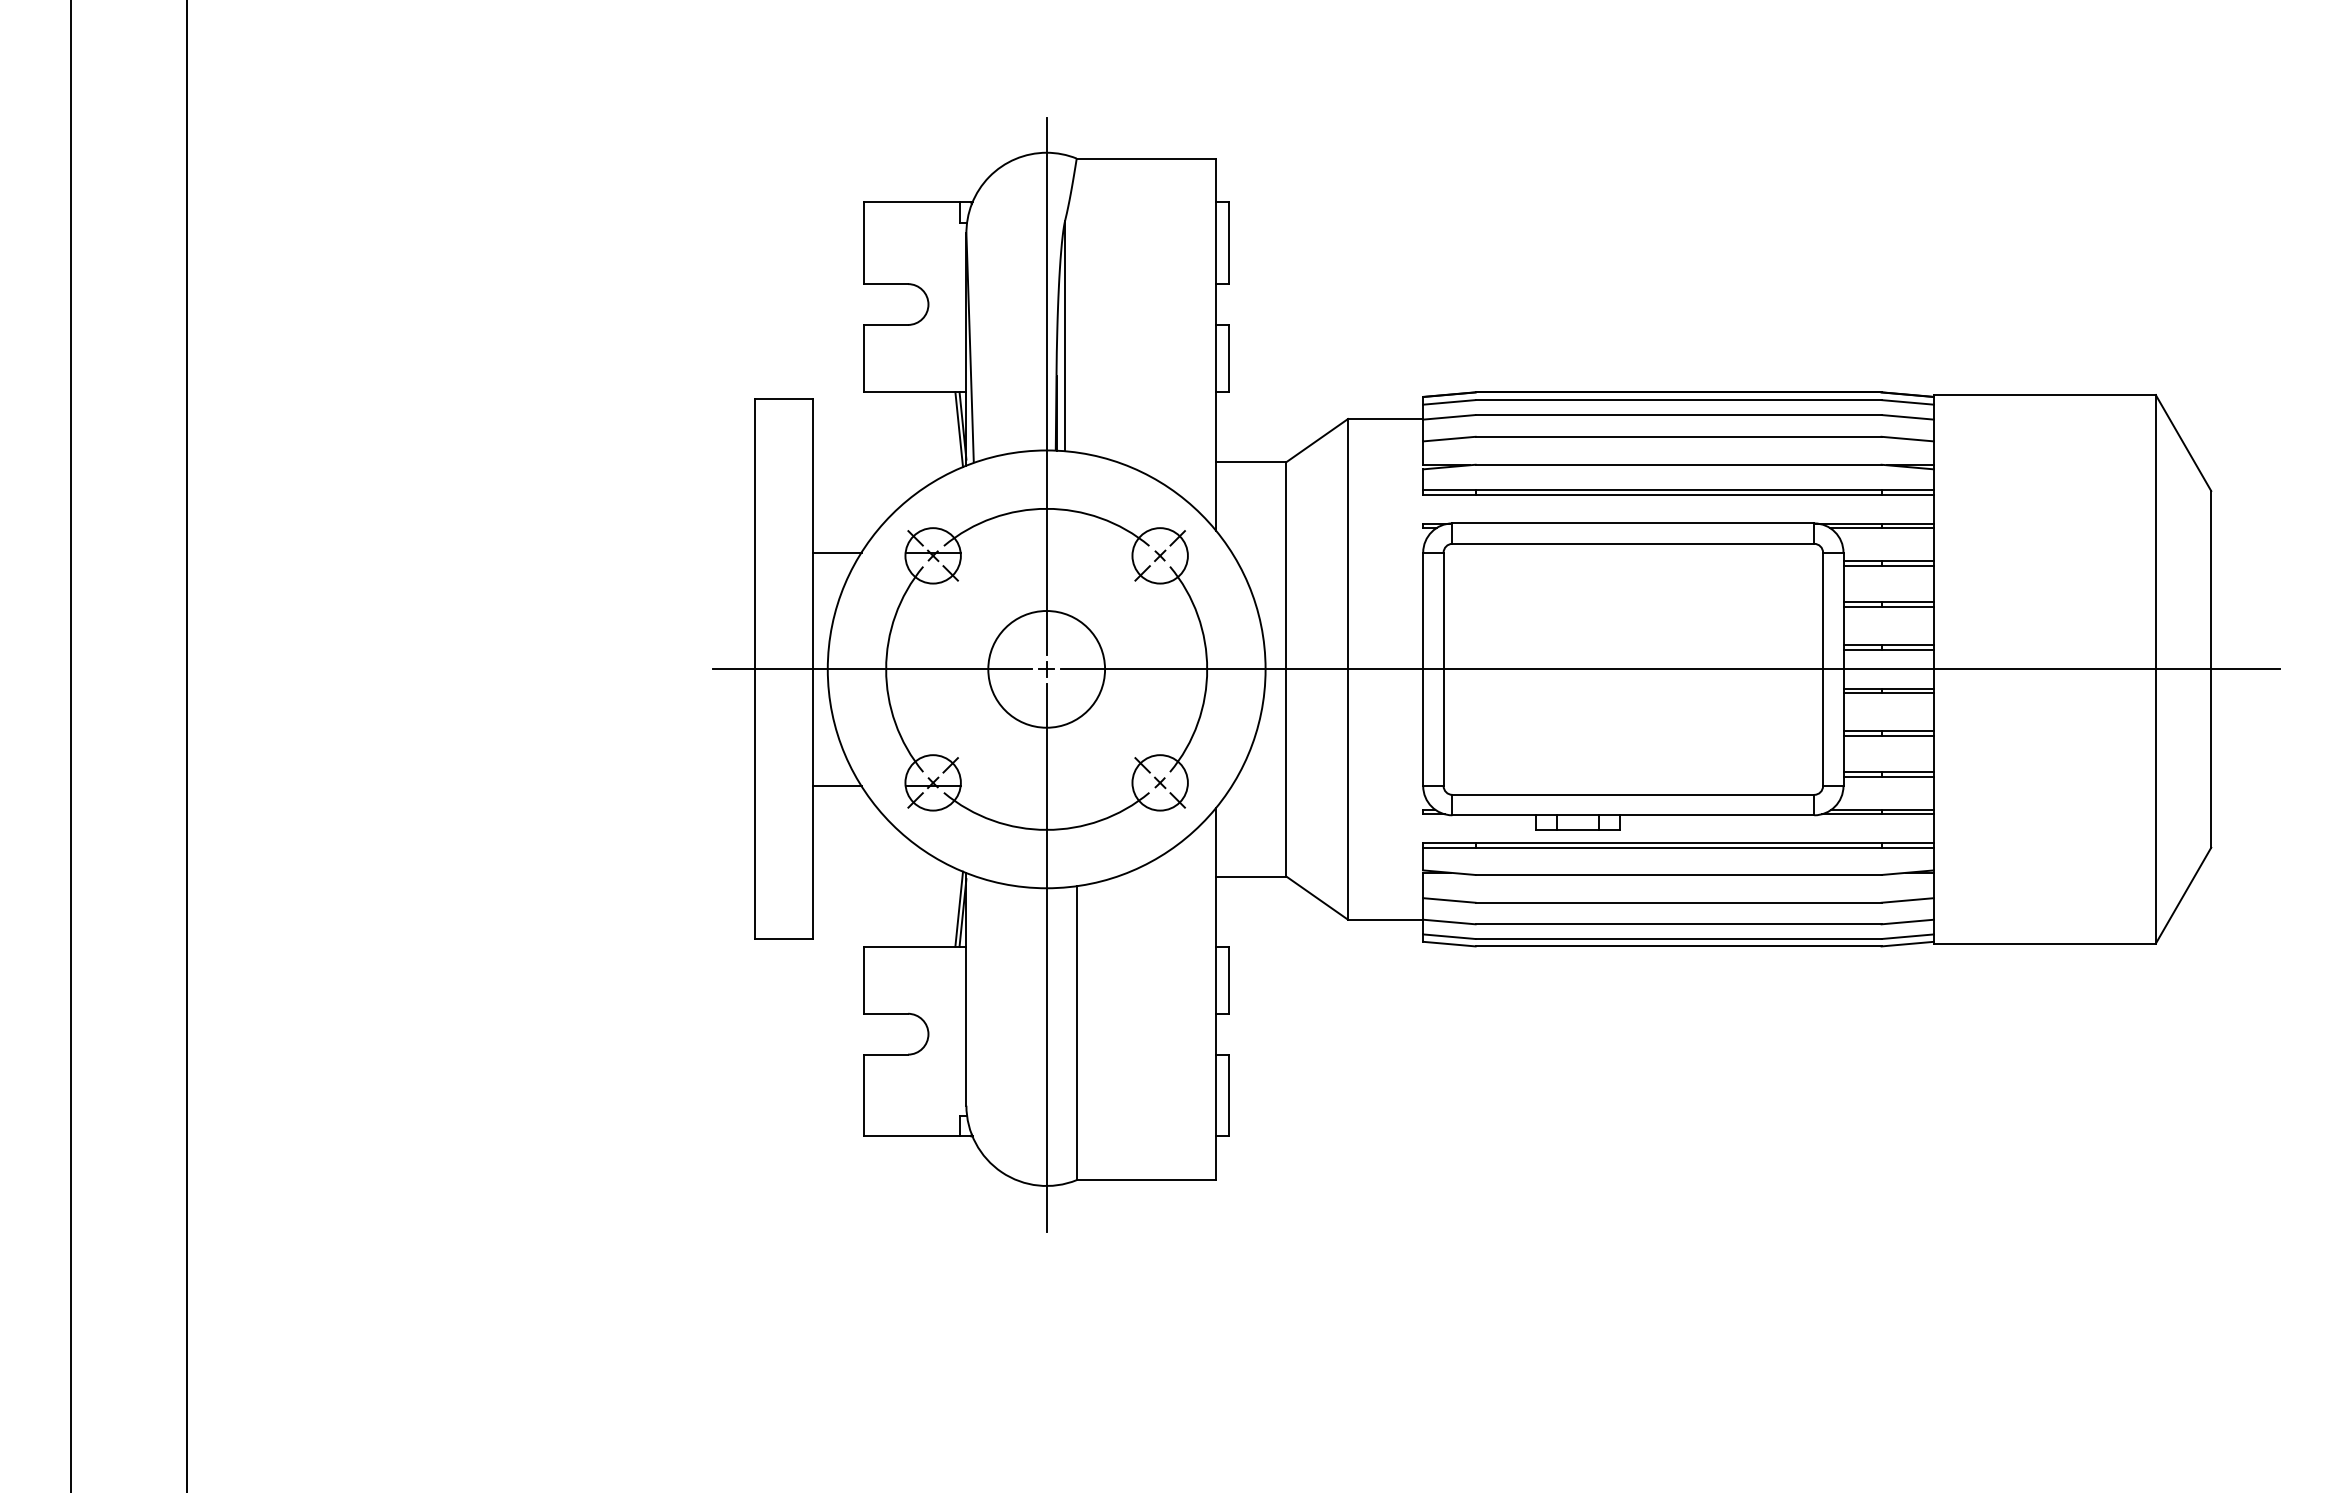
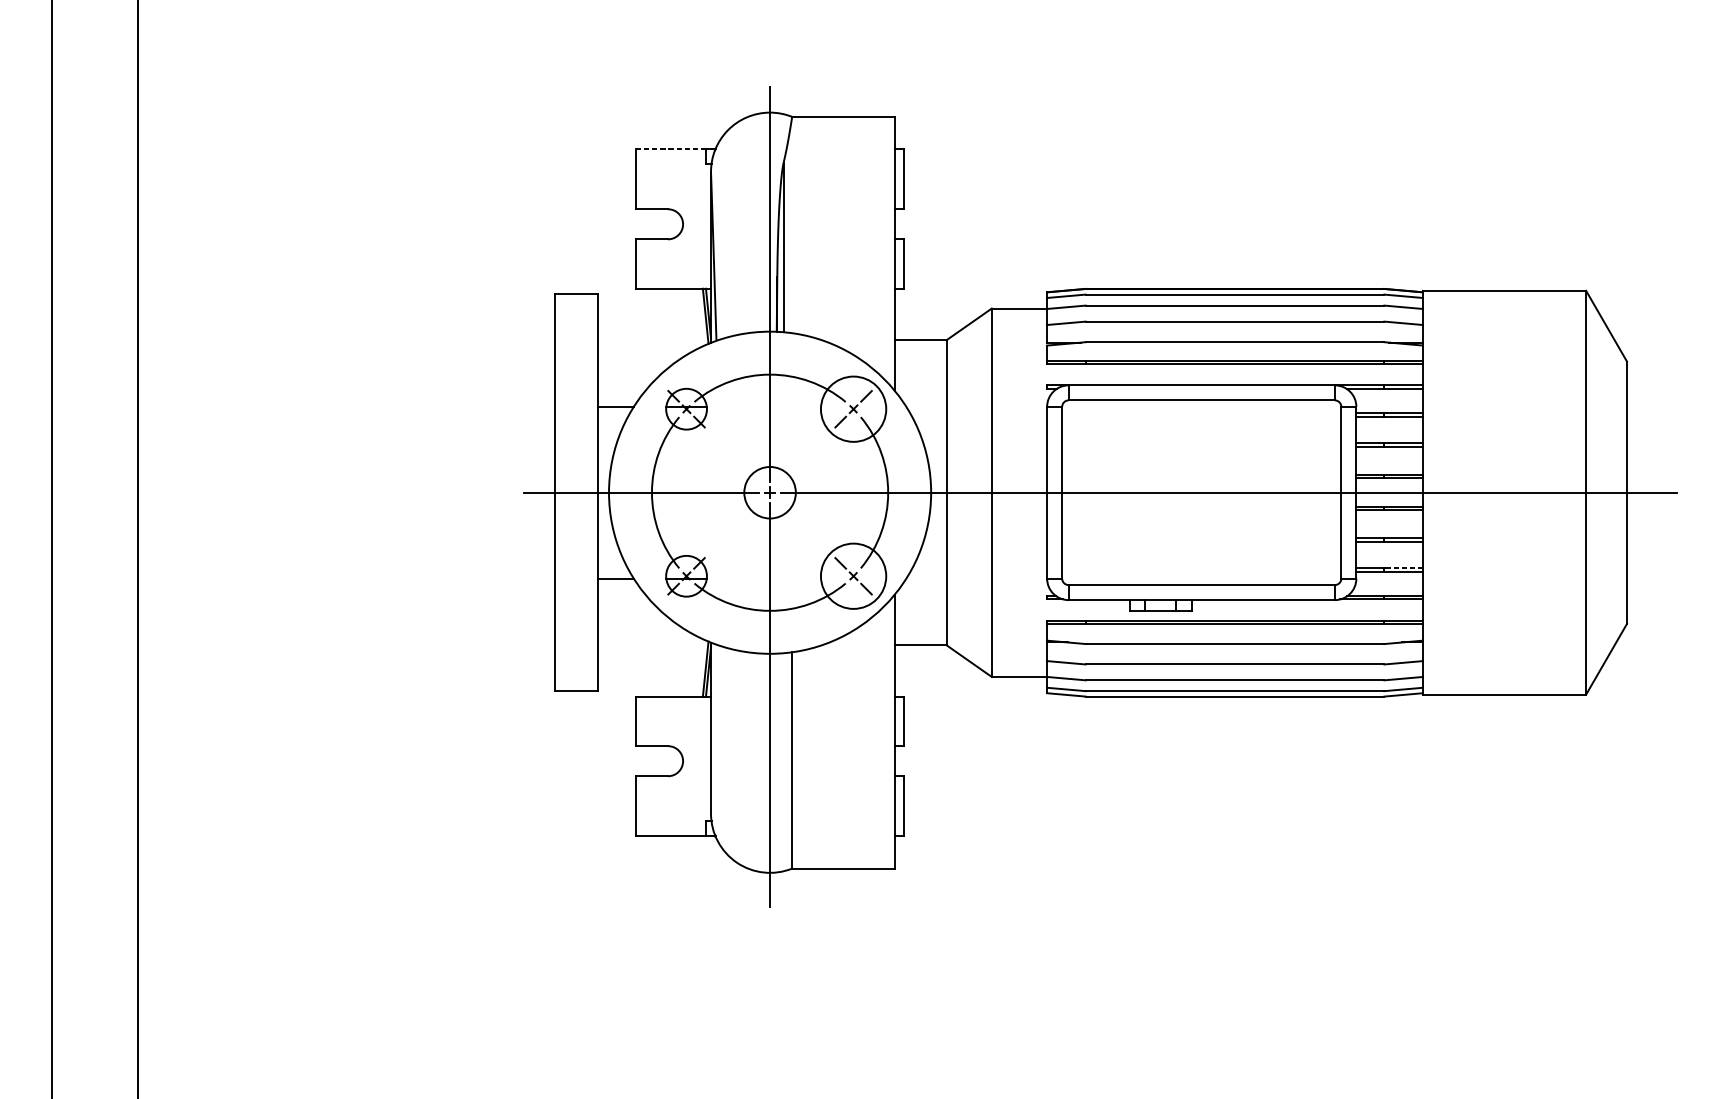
line: (911, 202) -> (670, 149), solid -> dashed
circle: (1159, 555) -> (853, 408), size x1.6
circle: (1046, 669) -> (769, 492), size x0.6
line: (1907, 772) -> (1403, 568), solid -> dashed
circle: (1159, 782) -> (853, 575), size x1.6

